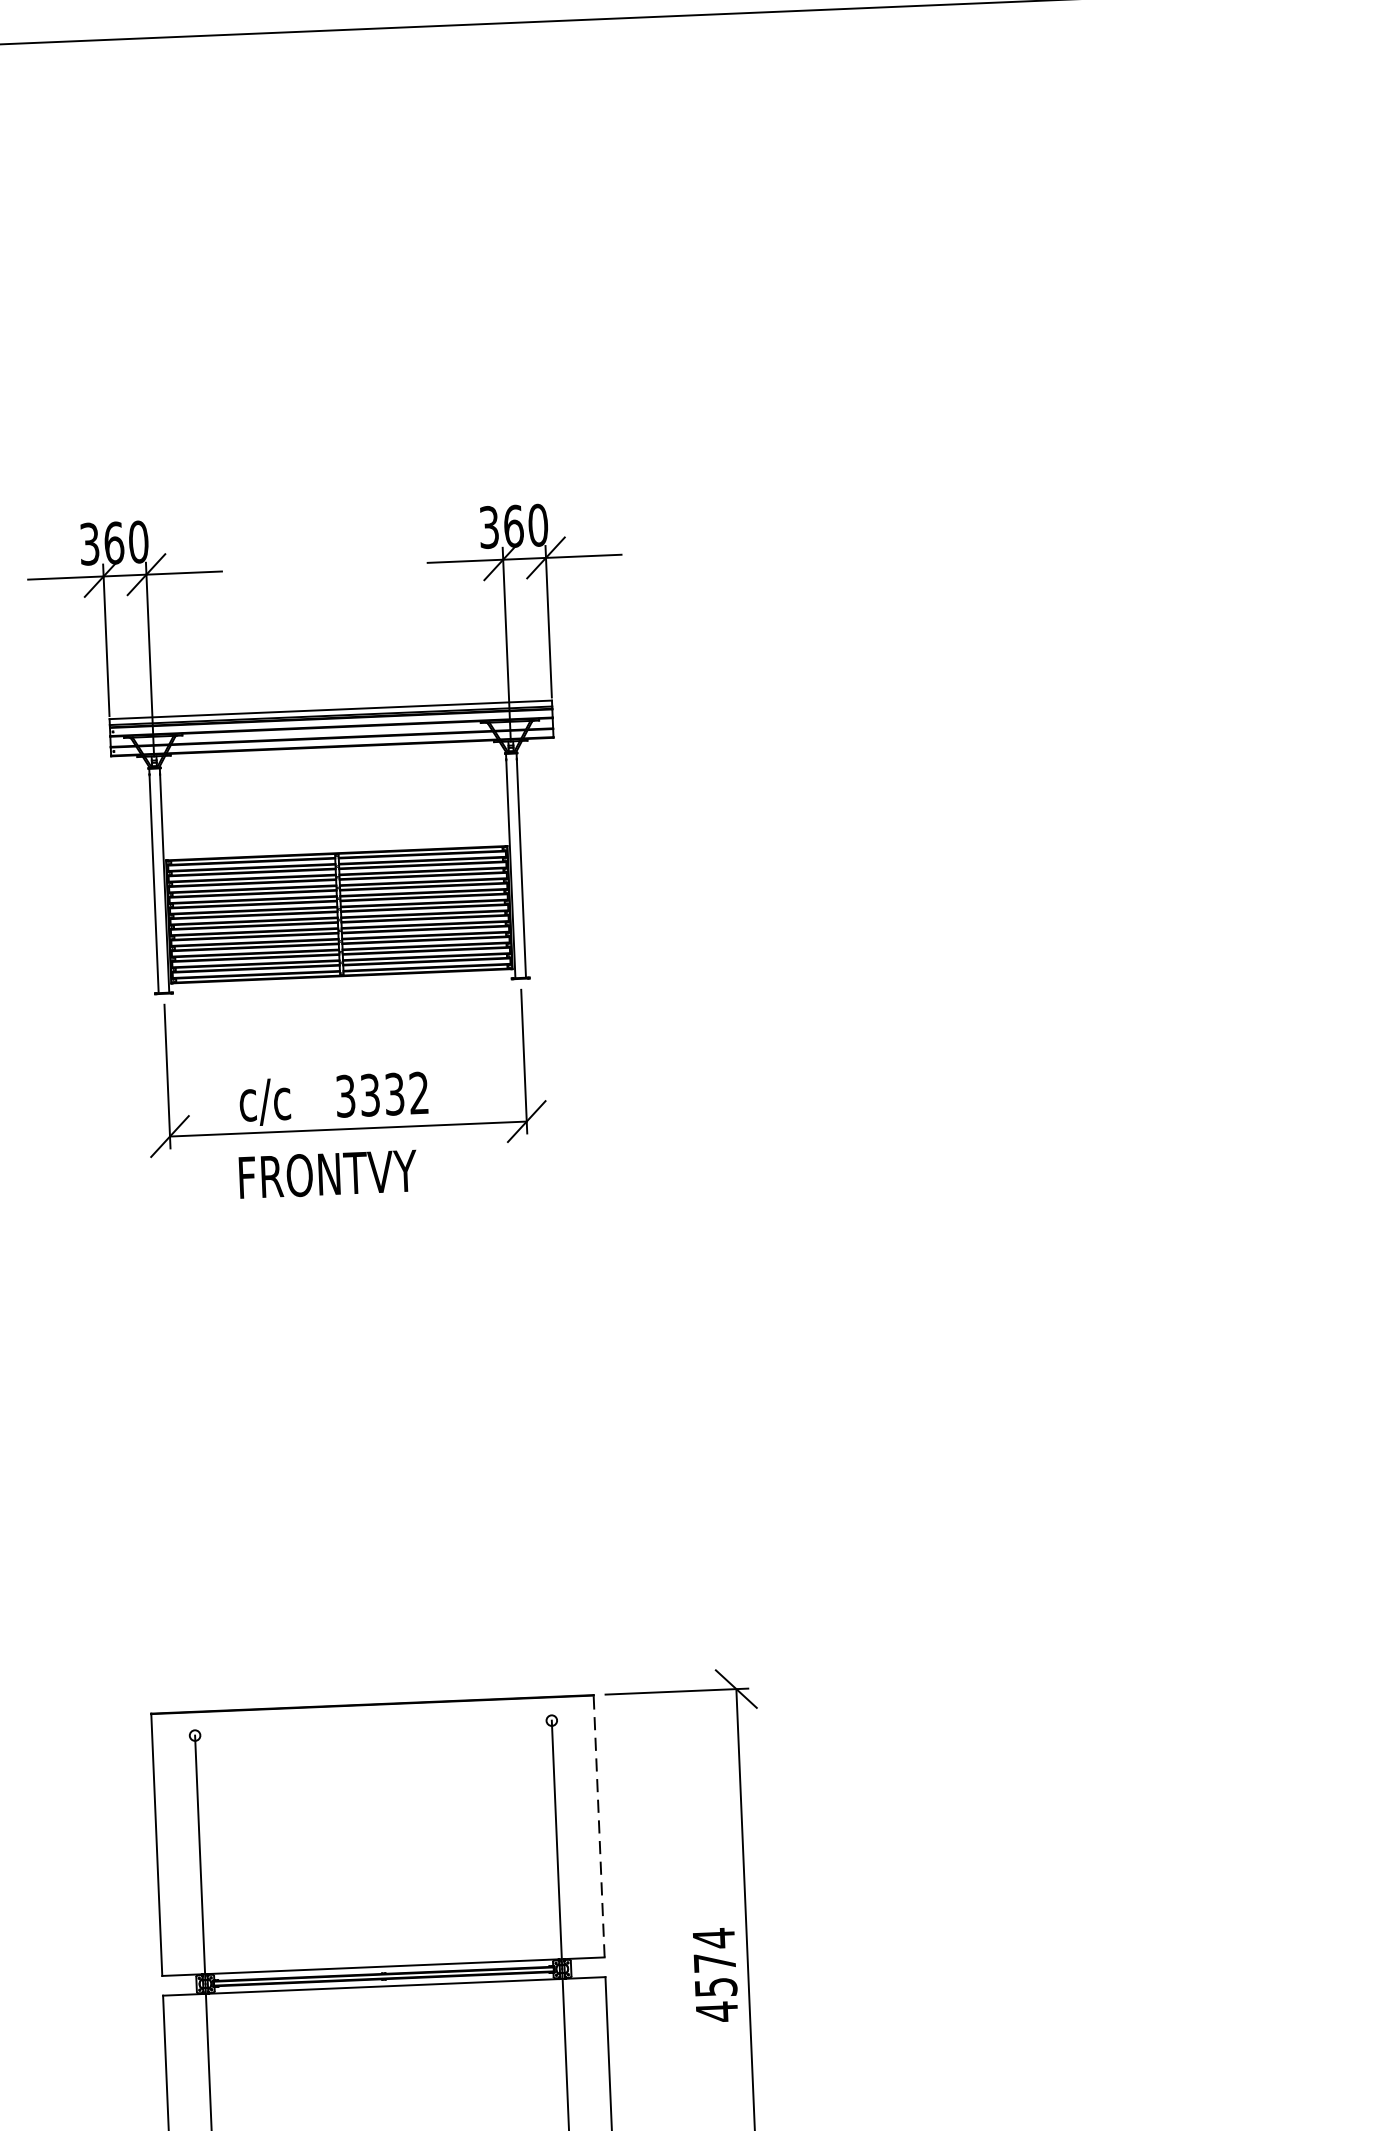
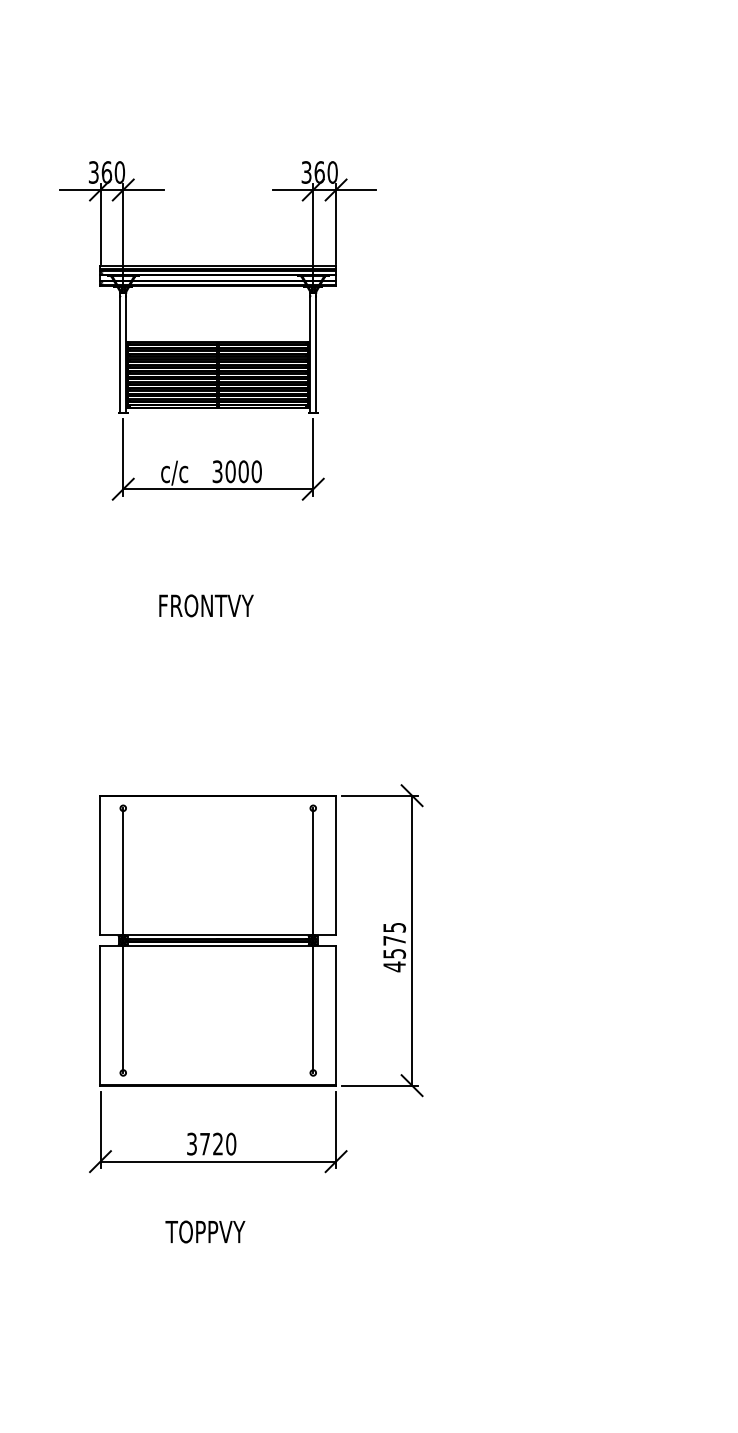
text: (394, 1093) -> (243, 471), 3332 -> 3000
text: (328, 1173) -> (206, 605), moved
line: (599, 1826) -> (336, 865), dashed -> solid
text: (713, 1938) -> (394, 927), 4574 -> 4575

